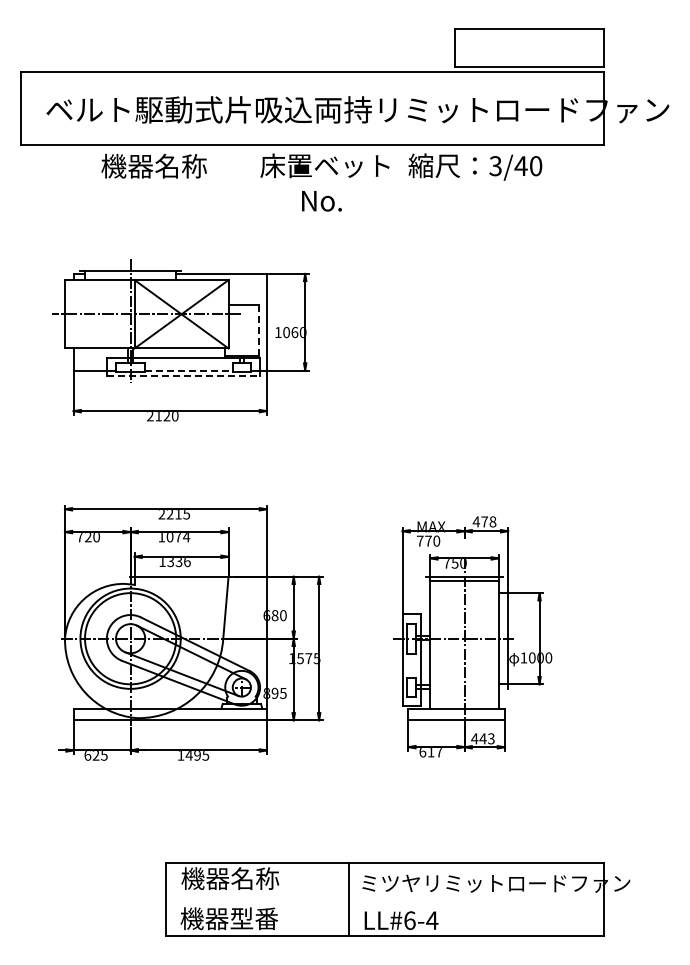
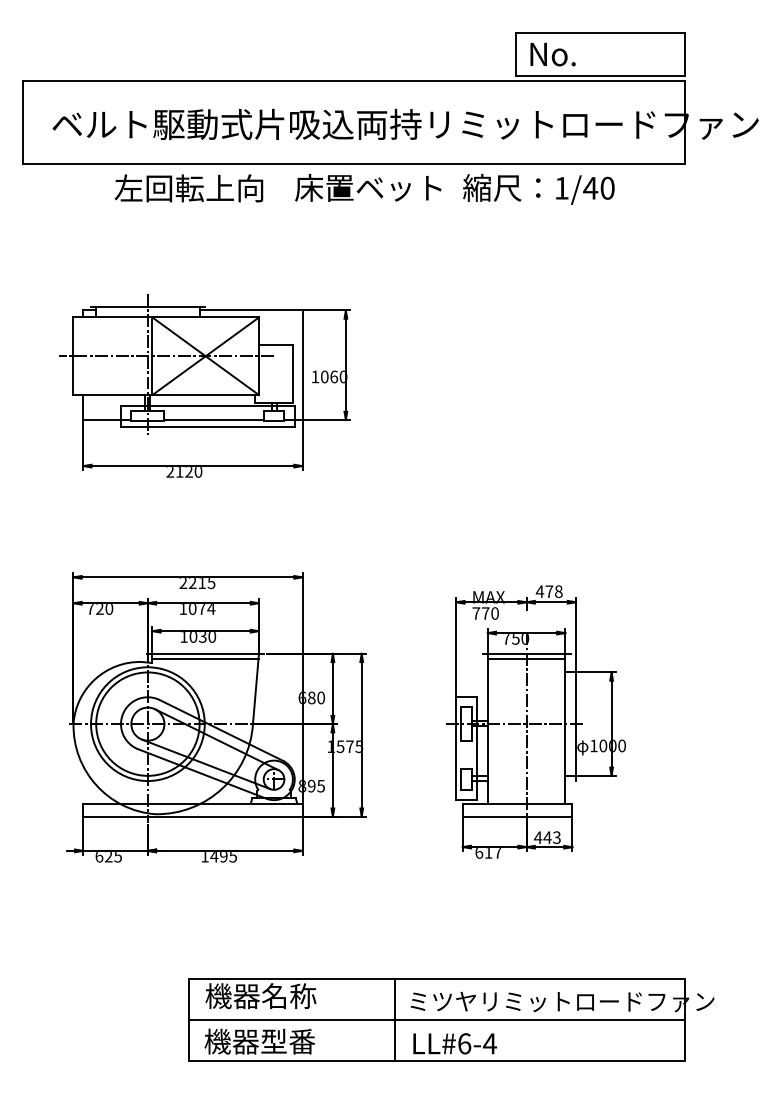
text: (166, 165) -> (188, 187), 機器名称 -> 左回転上向
text: (495, 166) -> (561, 188), 3/40 -> 1/40
text: (321, 201) -> (552, 54), moved
line: (258, 330) -> (292, 374), dashed -> solid
line: (188, 370) -> (213, 420), dashed -> solid
line: (183, 376) -> (207, 426), dashed -> solid
text: (178, 562) -> (202, 637), 1336 -> 1030
line: (181, 581) -> (205, 659), added
line: (385, 899) -> (436, 1019), added

